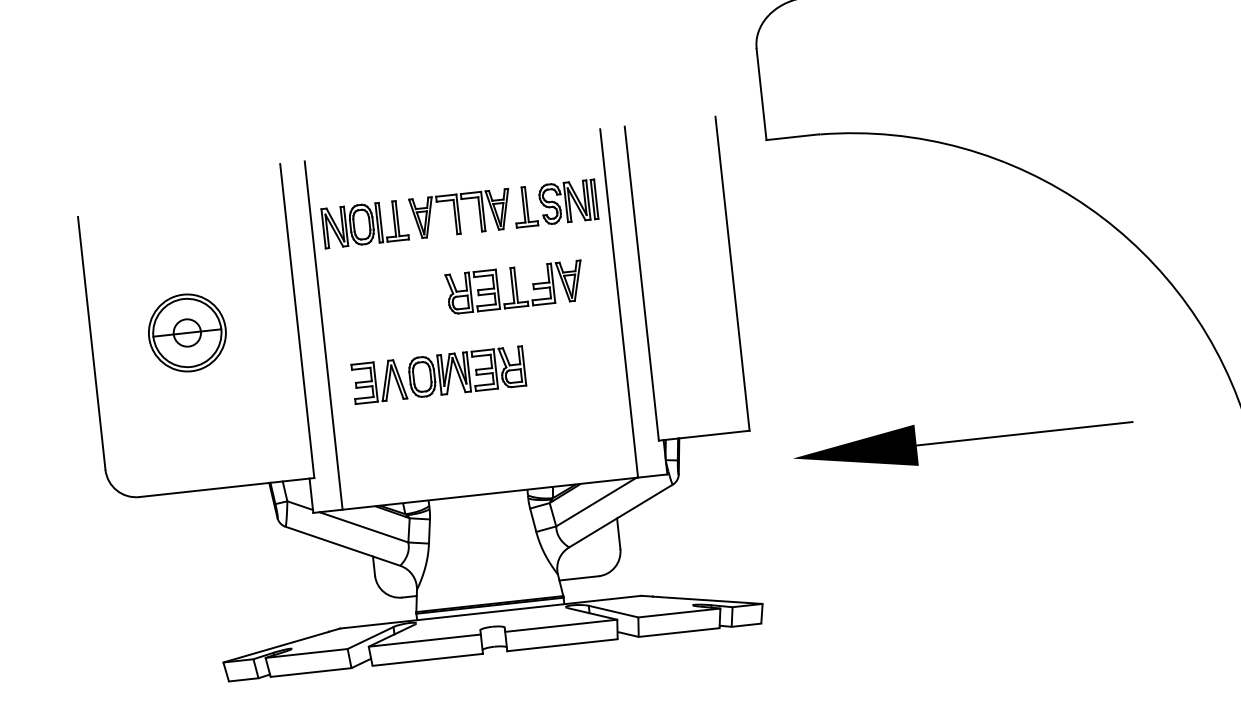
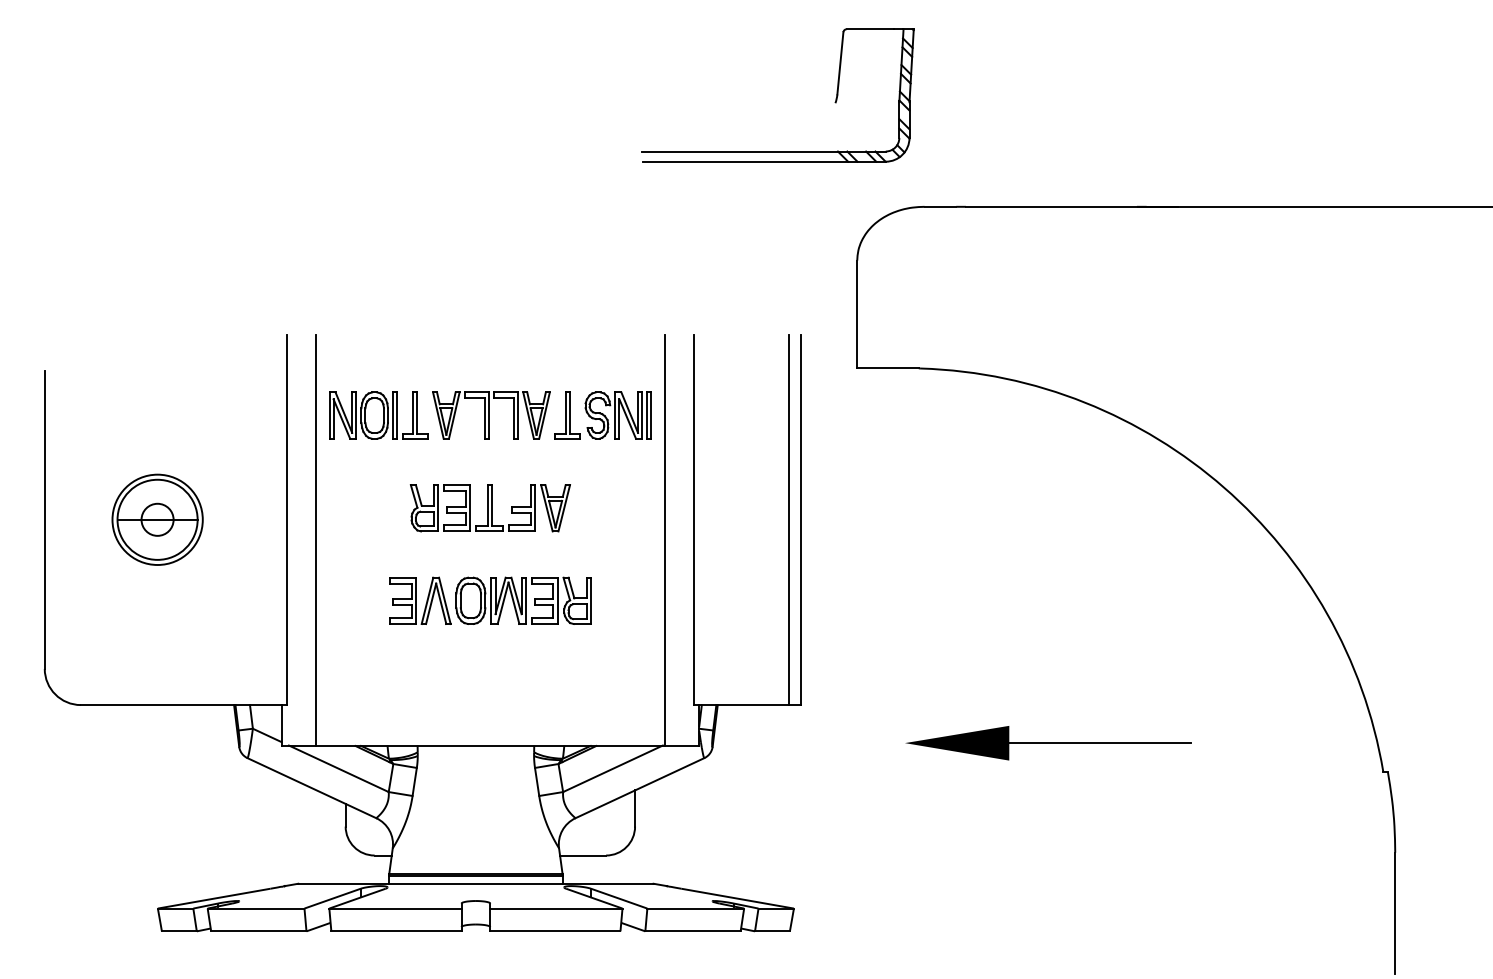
line: (723, 274) -> (789, 519), added
part: (514, 287) -> (489, 508), moved
part: (438, 374) -> (490, 600), moved
part: (963, 440) -> (1048, 743), size x0.71

